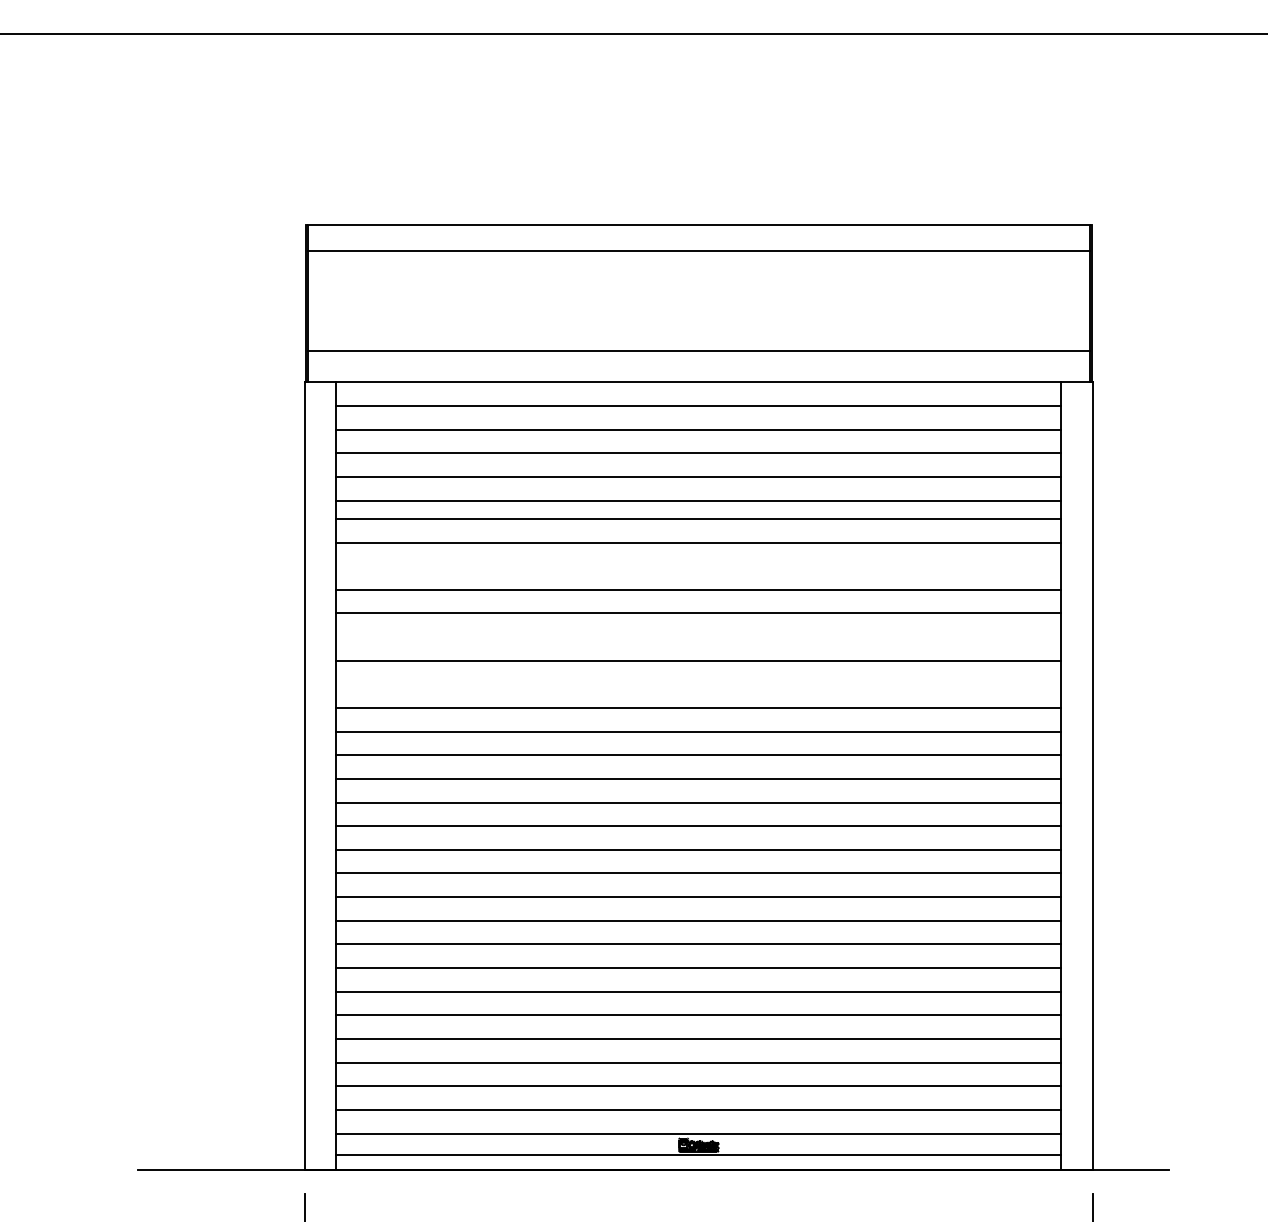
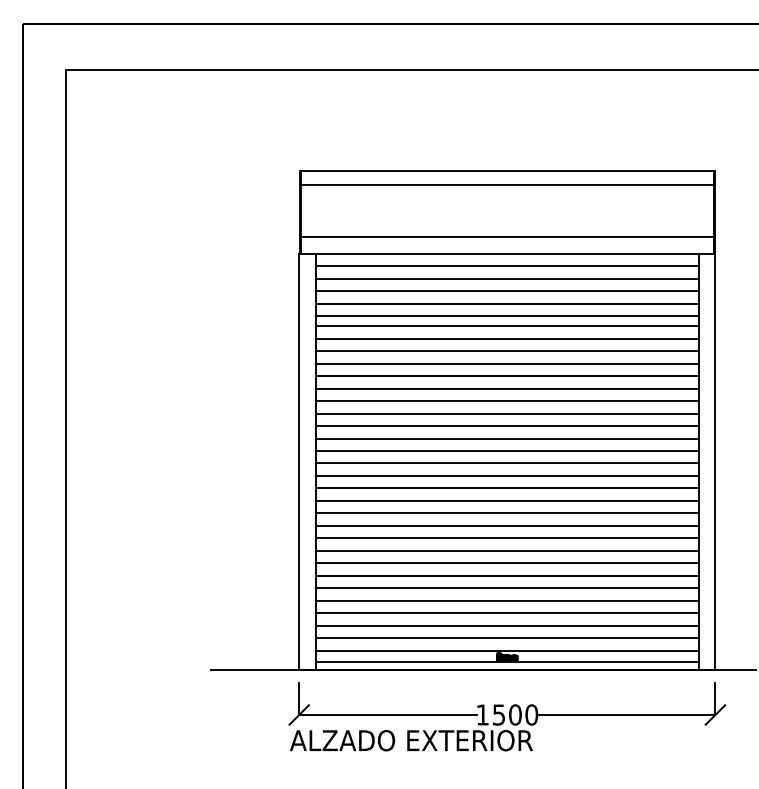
line: (697, 566) -> (506, 351), added
line: (697, 636) -> (506, 388), added
line: (697, 684) -> (506, 413), added

